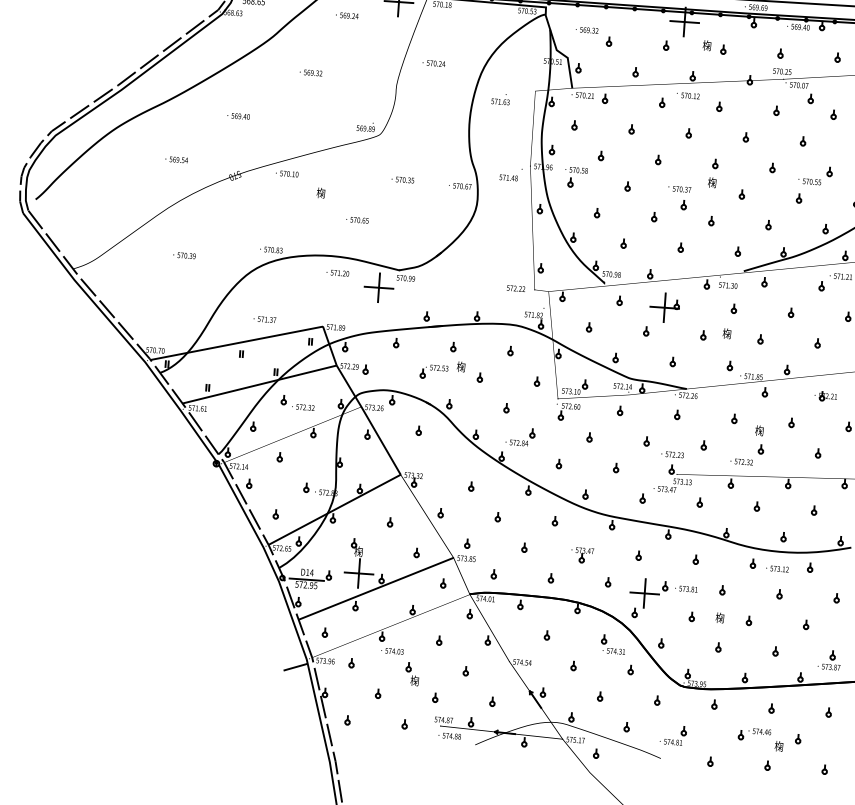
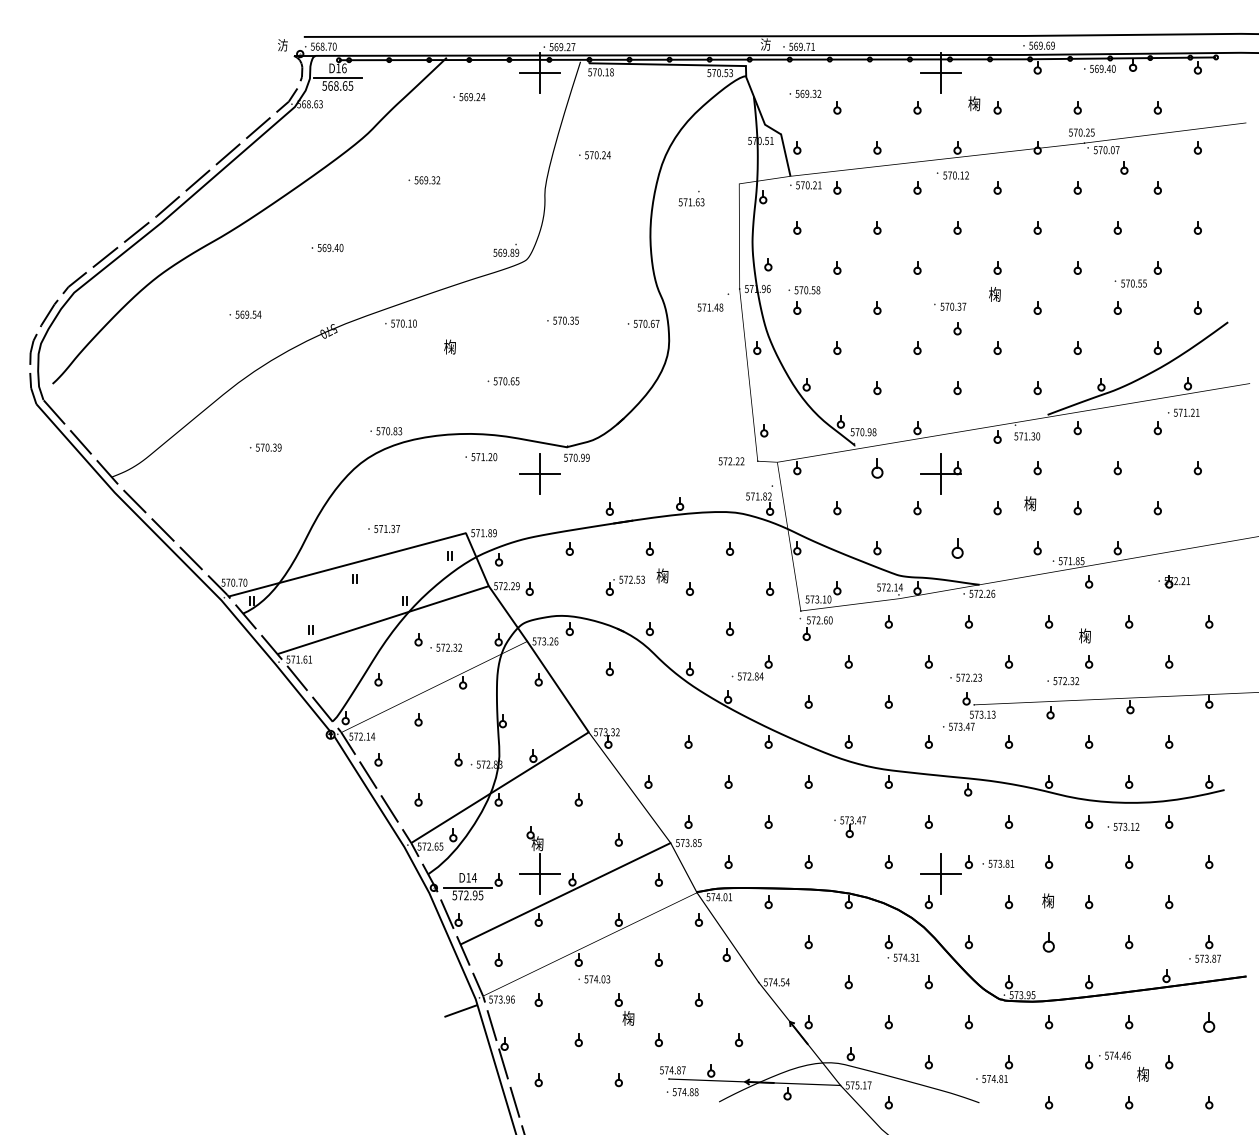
part: (619, 301) -> (877, 468), size x1.6
part: (672, 362) -> (957, 548), size x1.6
part: (718, 647) -> (1049, 942), size x1.6
part: (828, 712) -> (1209, 1022), size x1.6

